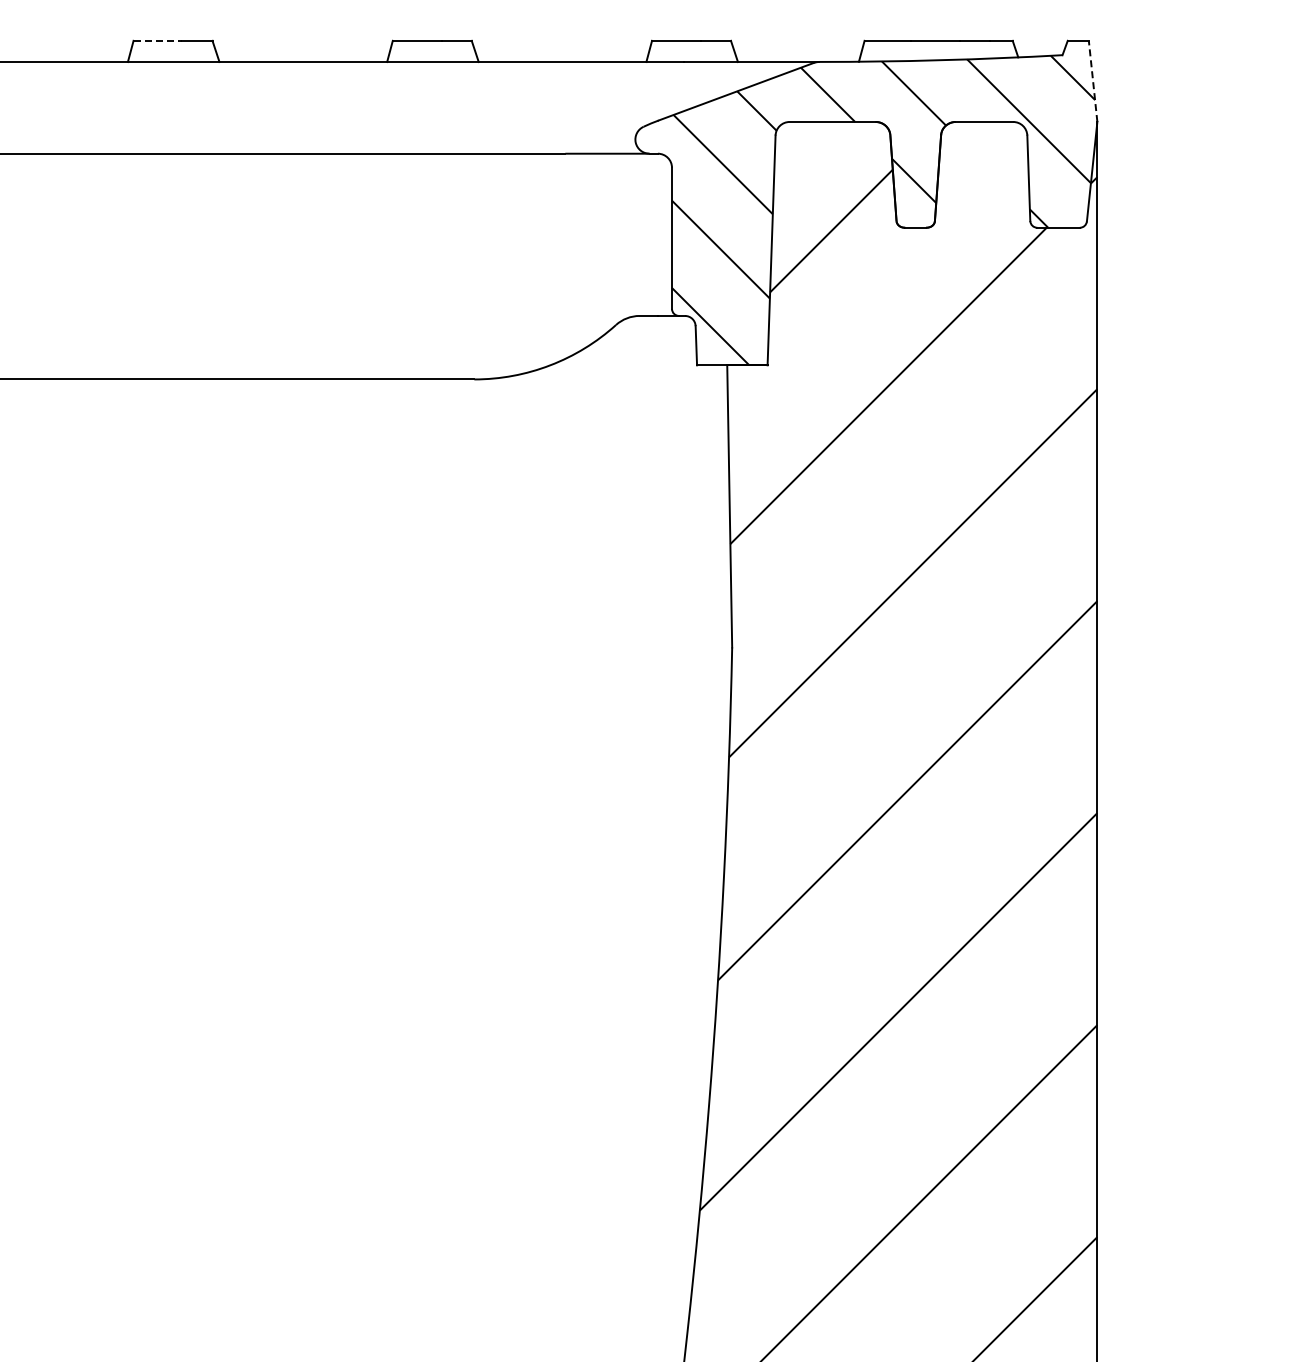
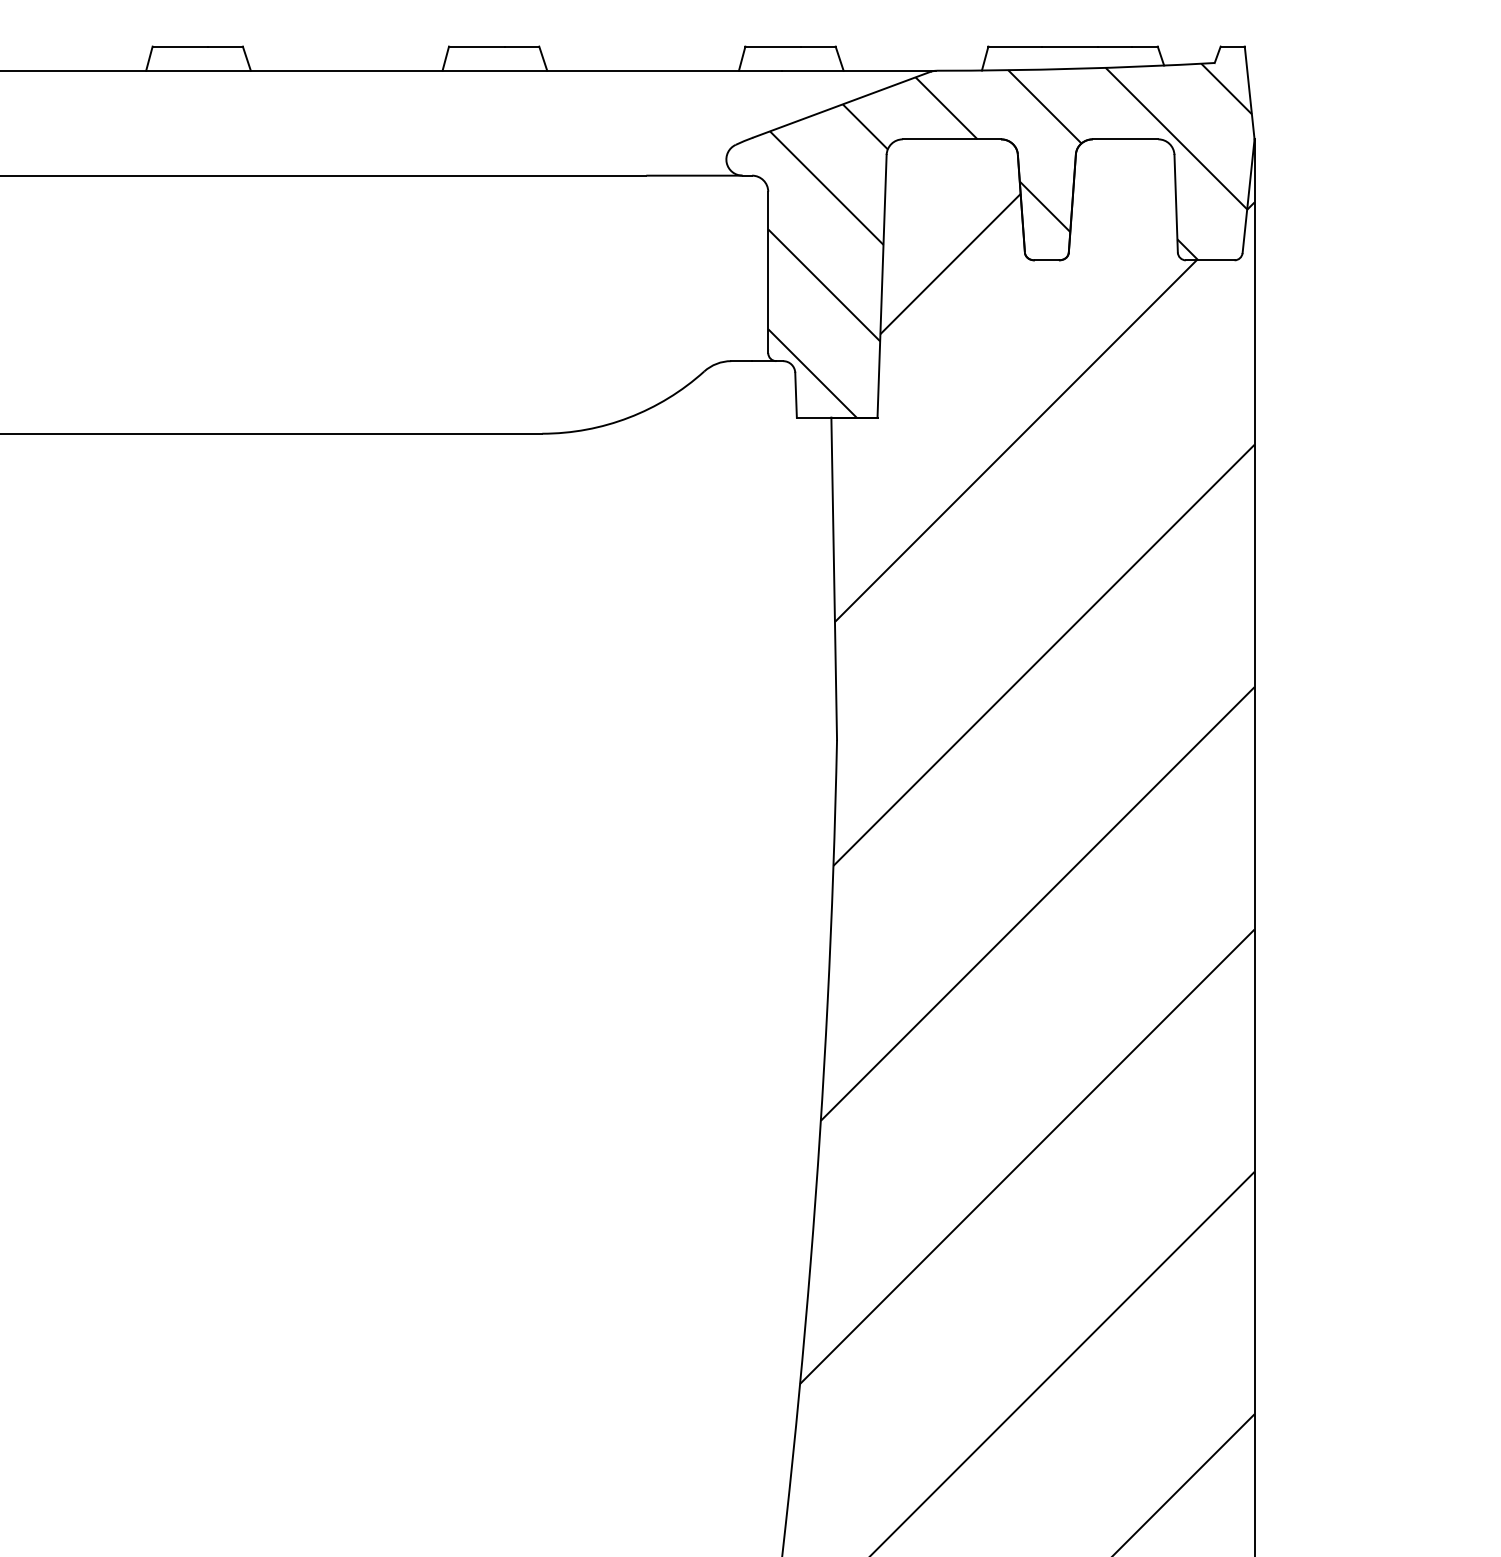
line: (158, 40) -> (181, 46), dashed -> solid
line: (1093, 81) -> (1250, 93), dashed -> solid

